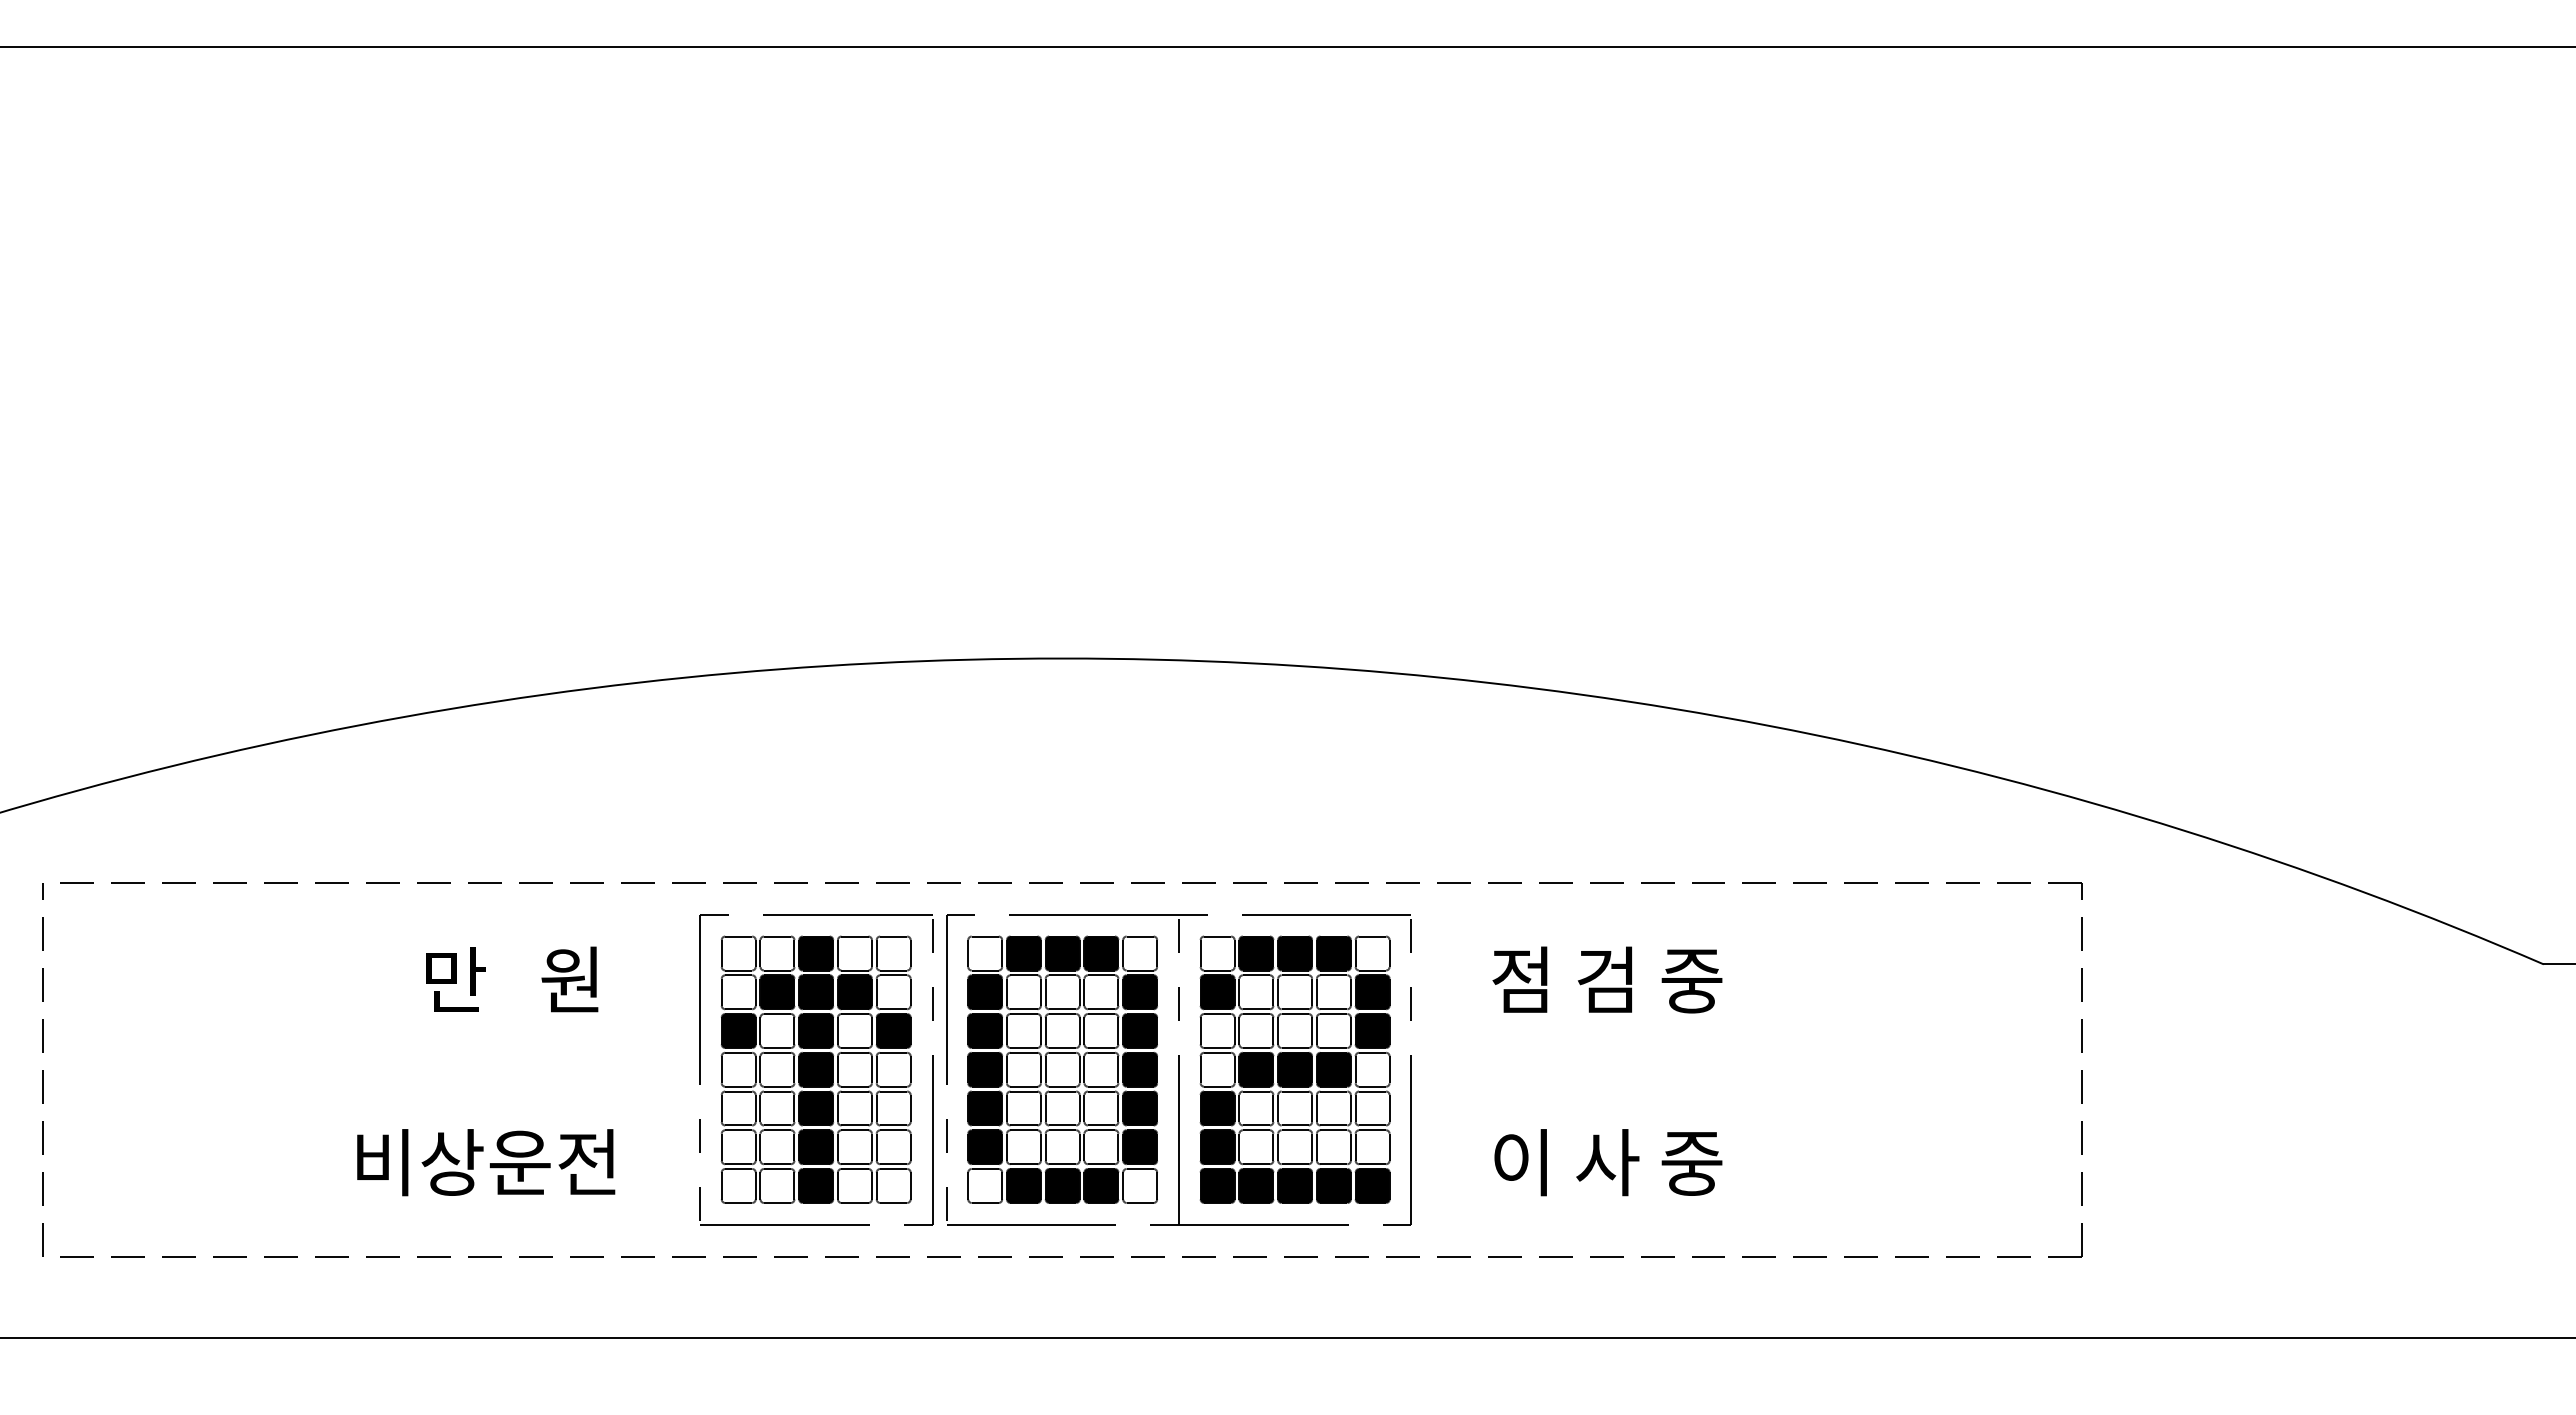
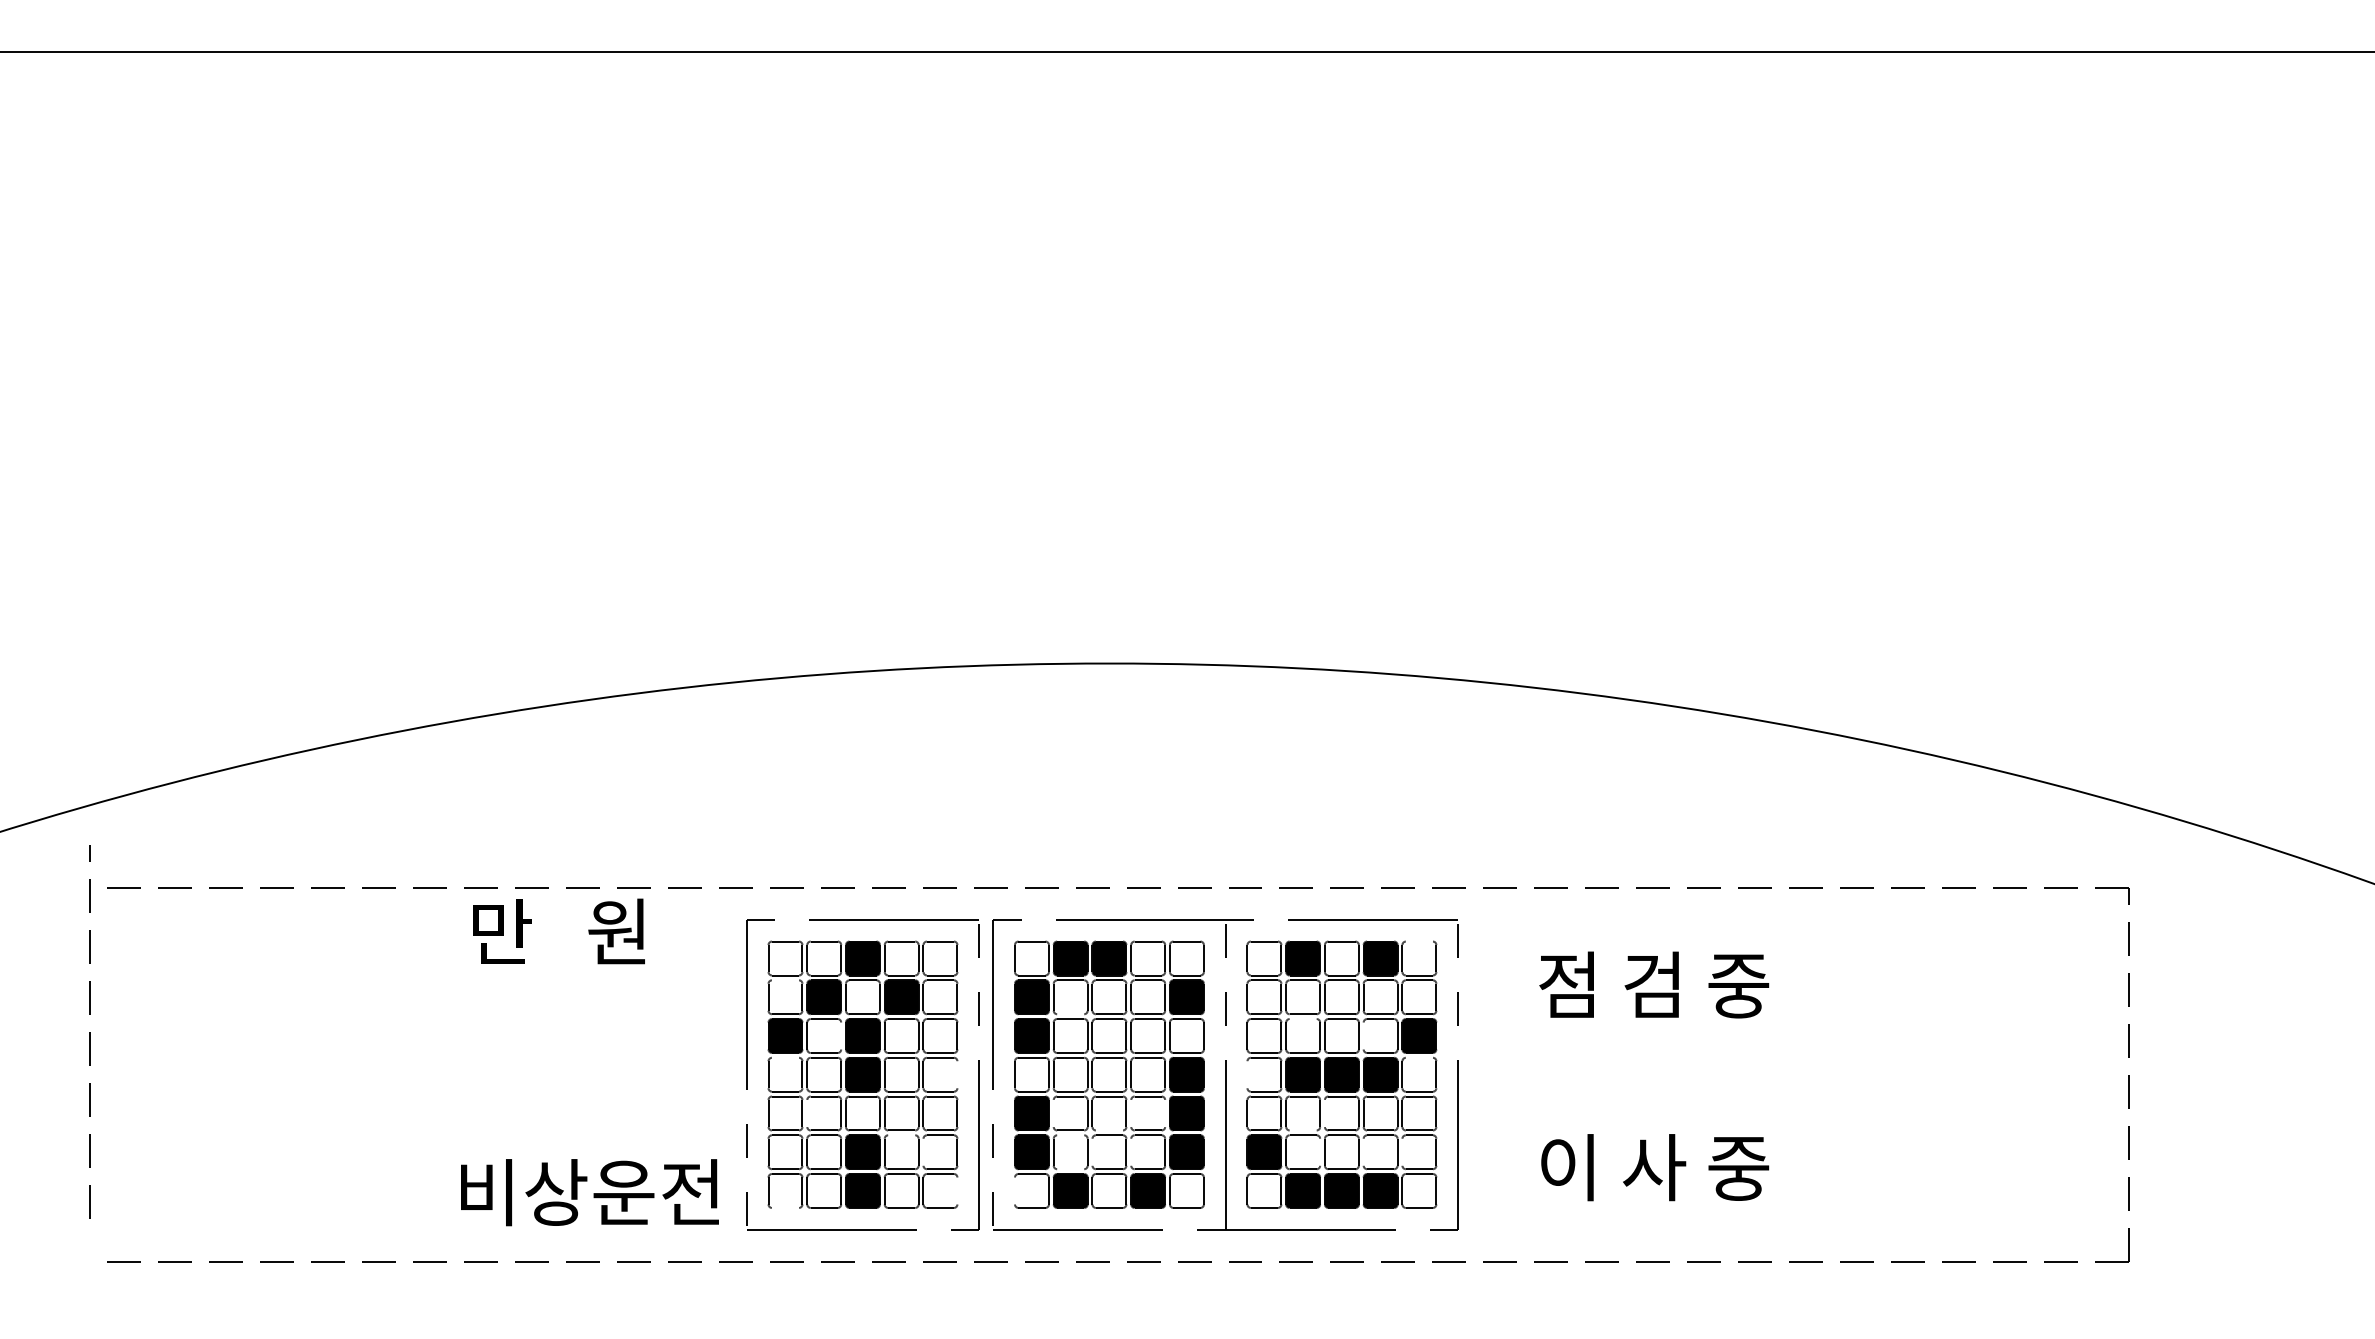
line: (1372, 936) -> (1419, 941), removed
fill: (1101, 953) -> (1148, 958), removed
fill: (1295, 953) -> (1342, 958), removed
line: (738, 975) -> (785, 980), removed
text: (512, 979) -> (559, 931), moved
fill: (816, 992) -> (863, 997), removed
fill: (1217, 992) -> (1264, 997), removed
fill: (1372, 992) -> (1419, 997), removed
line: (1023, 1009) -> (1070, 1014), removed
line: (1256, 1014) -> (1303, 1019), removed
line: (794, 1030) -> (841, 1035), removed
line: (1316, 1030) -> (1363, 1035), removed
fill: (893, 1031) -> (940, 1036), removed
fill: (1140, 1031) -> (1187, 1036), removed
line: (738, 1052) -> (785, 1057), removed
line: (1372, 1052) -> (1419, 1057), removed
line: (910, 1069) -> (957, 1074), removed
fill: (985, 1069) -> (1032, 1074), removed
line: (1200, 1069) -> (1247, 1074), removed
line: (42, 1070) -> (89, 1032), moved
line: (760, 1108) -> (807, 1113), removed
fill: (816, 1108) -> (863, 1113), removed
line: (1006, 1108) -> (1053, 1113), removed
line: (1084, 1108) -> (1131, 1113), removed
line: (1118, 1108) -> (1165, 1113), removed
fill: (1217, 1108) -> (1264, 1113), removed
line: (1278, 1108) -> (1325, 1113), removed
line: (1062, 1125) -> (1109, 1130), removed
line: (1256, 1125) -> (1303, 1130), removed
line: (854, 1130) -> (901, 1135), removed
line: (1023, 1130) -> (1070, 1135), removed
line: (876, 1146) -> (923, 1151), removed
line: (1045, 1146) -> (1092, 1151), removed
line: (1084, 1146) -> (1131, 1151), removed
line: (1273, 1146) -> (1320, 1151), removed
line: (1316, 1146) -> (1363, 1151), removed
line: (1355, 1146) -> (1402, 1151), removed
text: (486, 1162) -> (590, 1192), moved
line: (1023, 1164) -> (1070, 1169), removed
line: (910, 1185) -> (957, 1190), removed
line: (968, 1185) -> (1015, 1190), removed
fill: (1062, 1185) -> (1109, 1190), removed
fill: (1217, 1185) -> (1264, 1190), removed
fill: (1372, 1185) -> (1419, 1190), removed
line: (738, 1202) -> (785, 1207), removed

